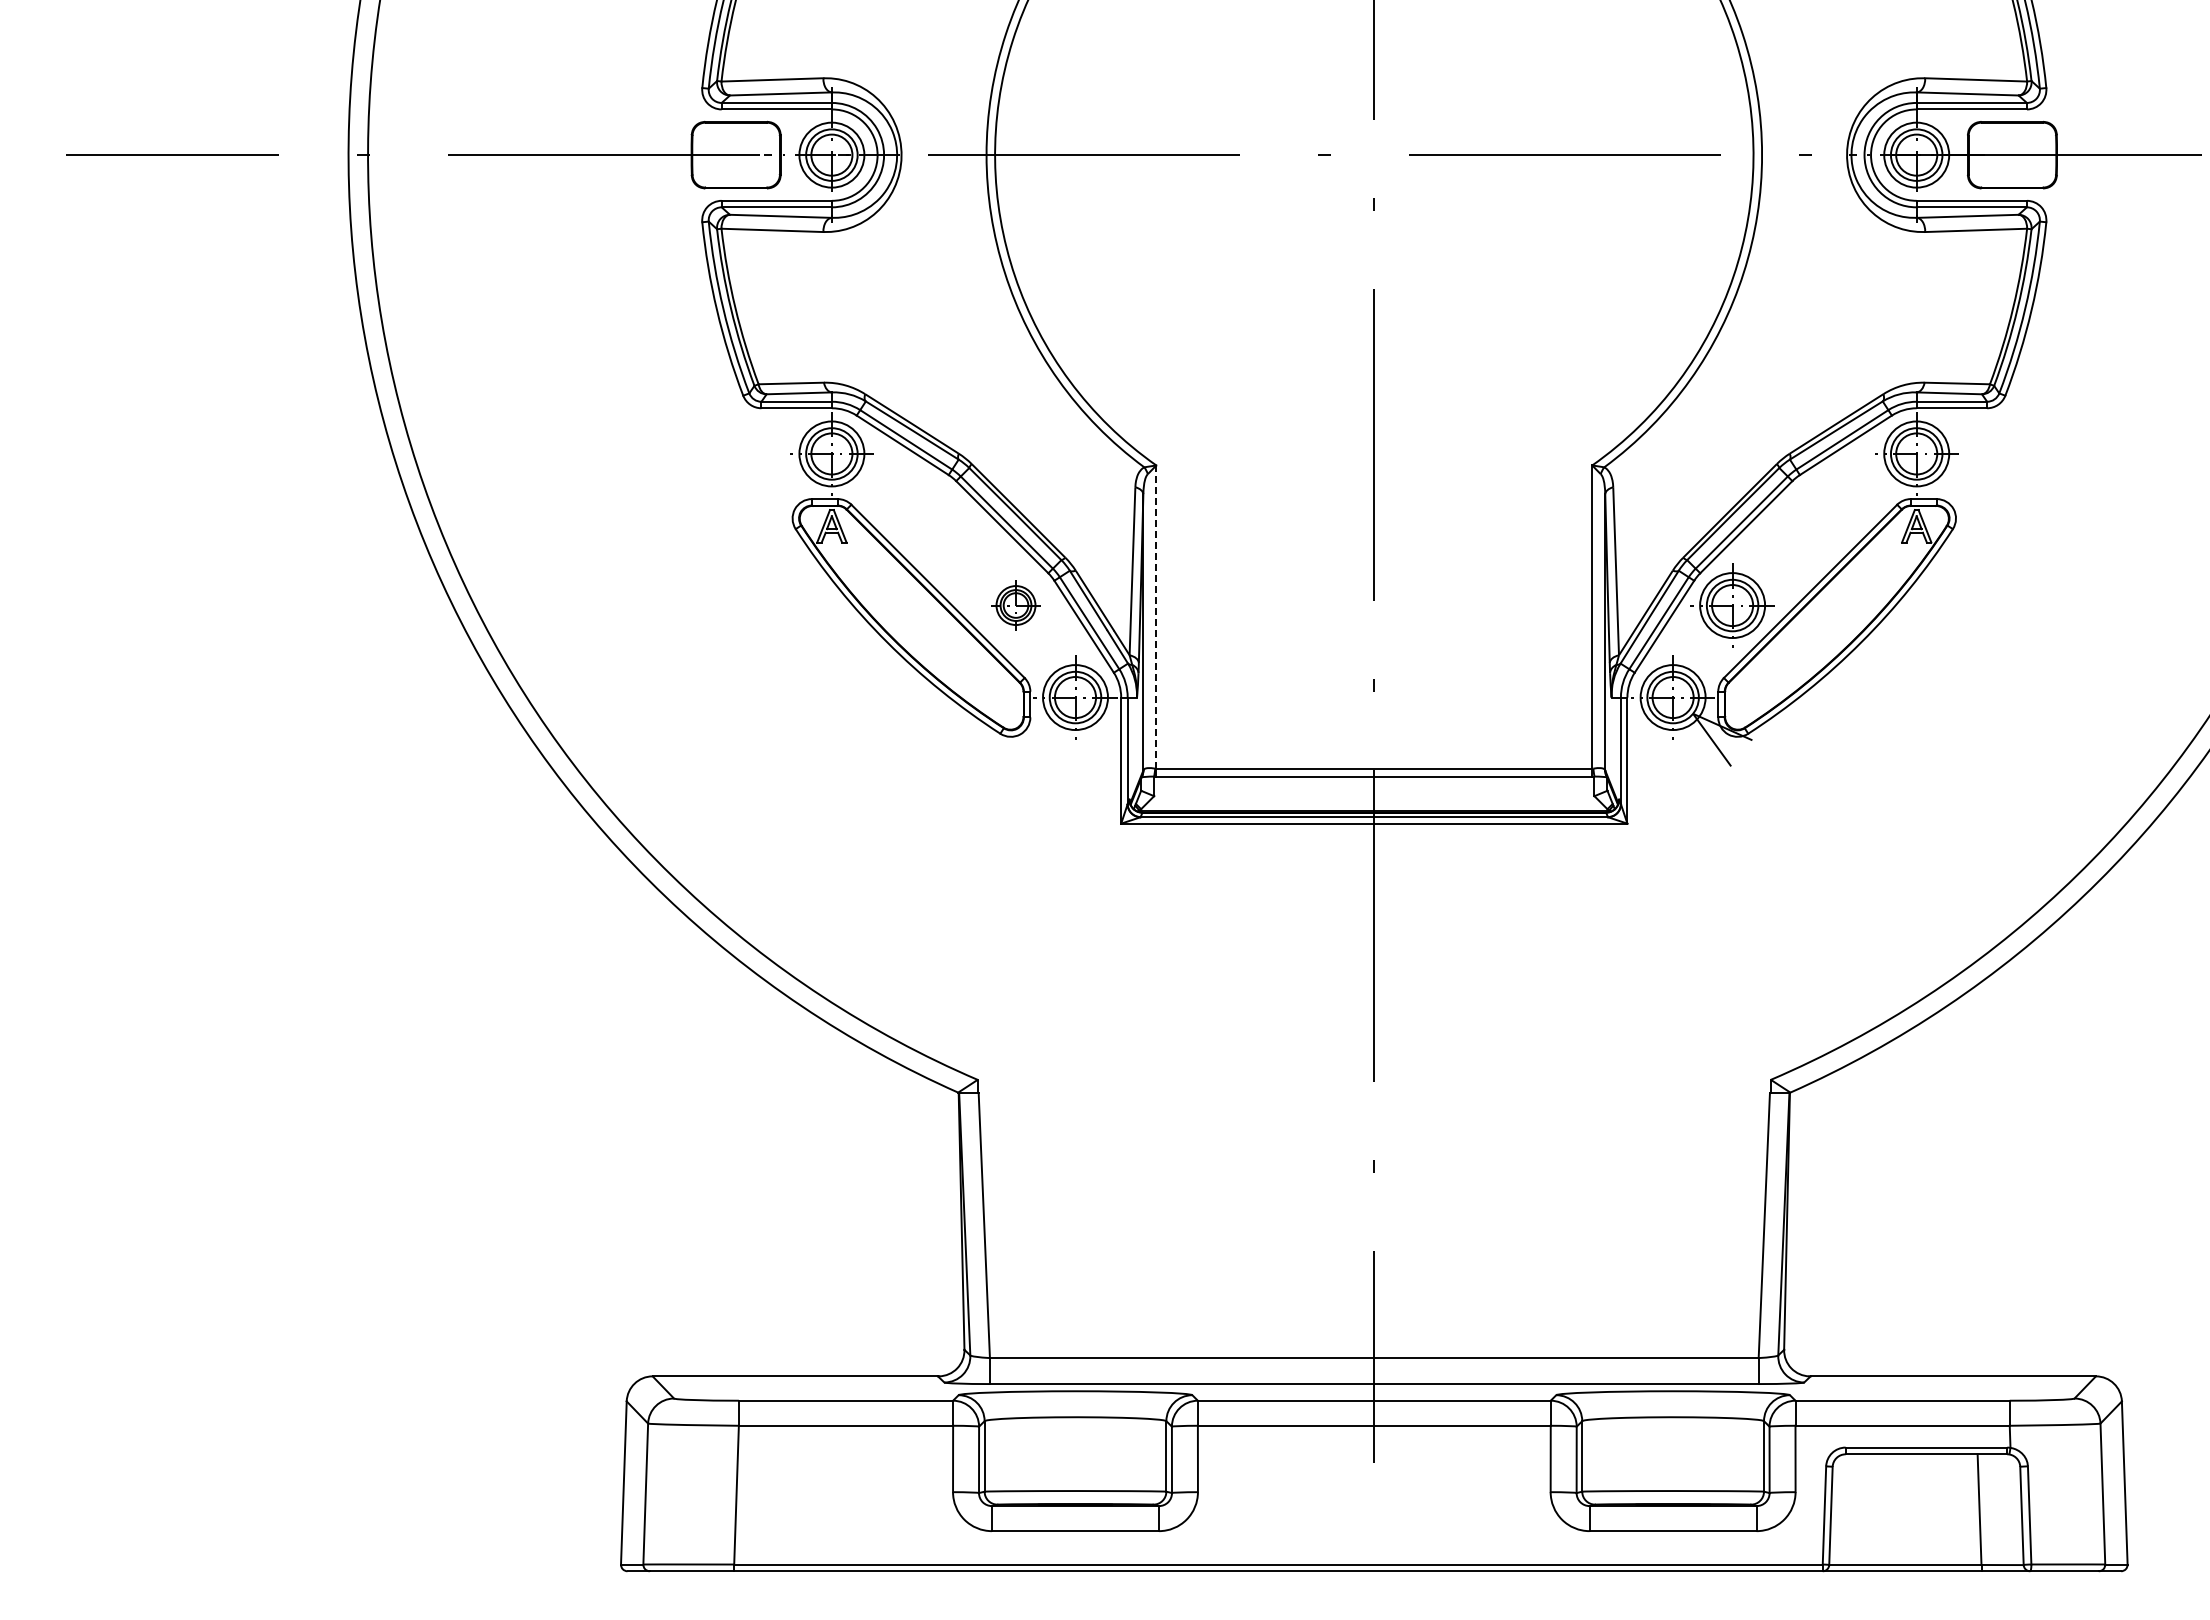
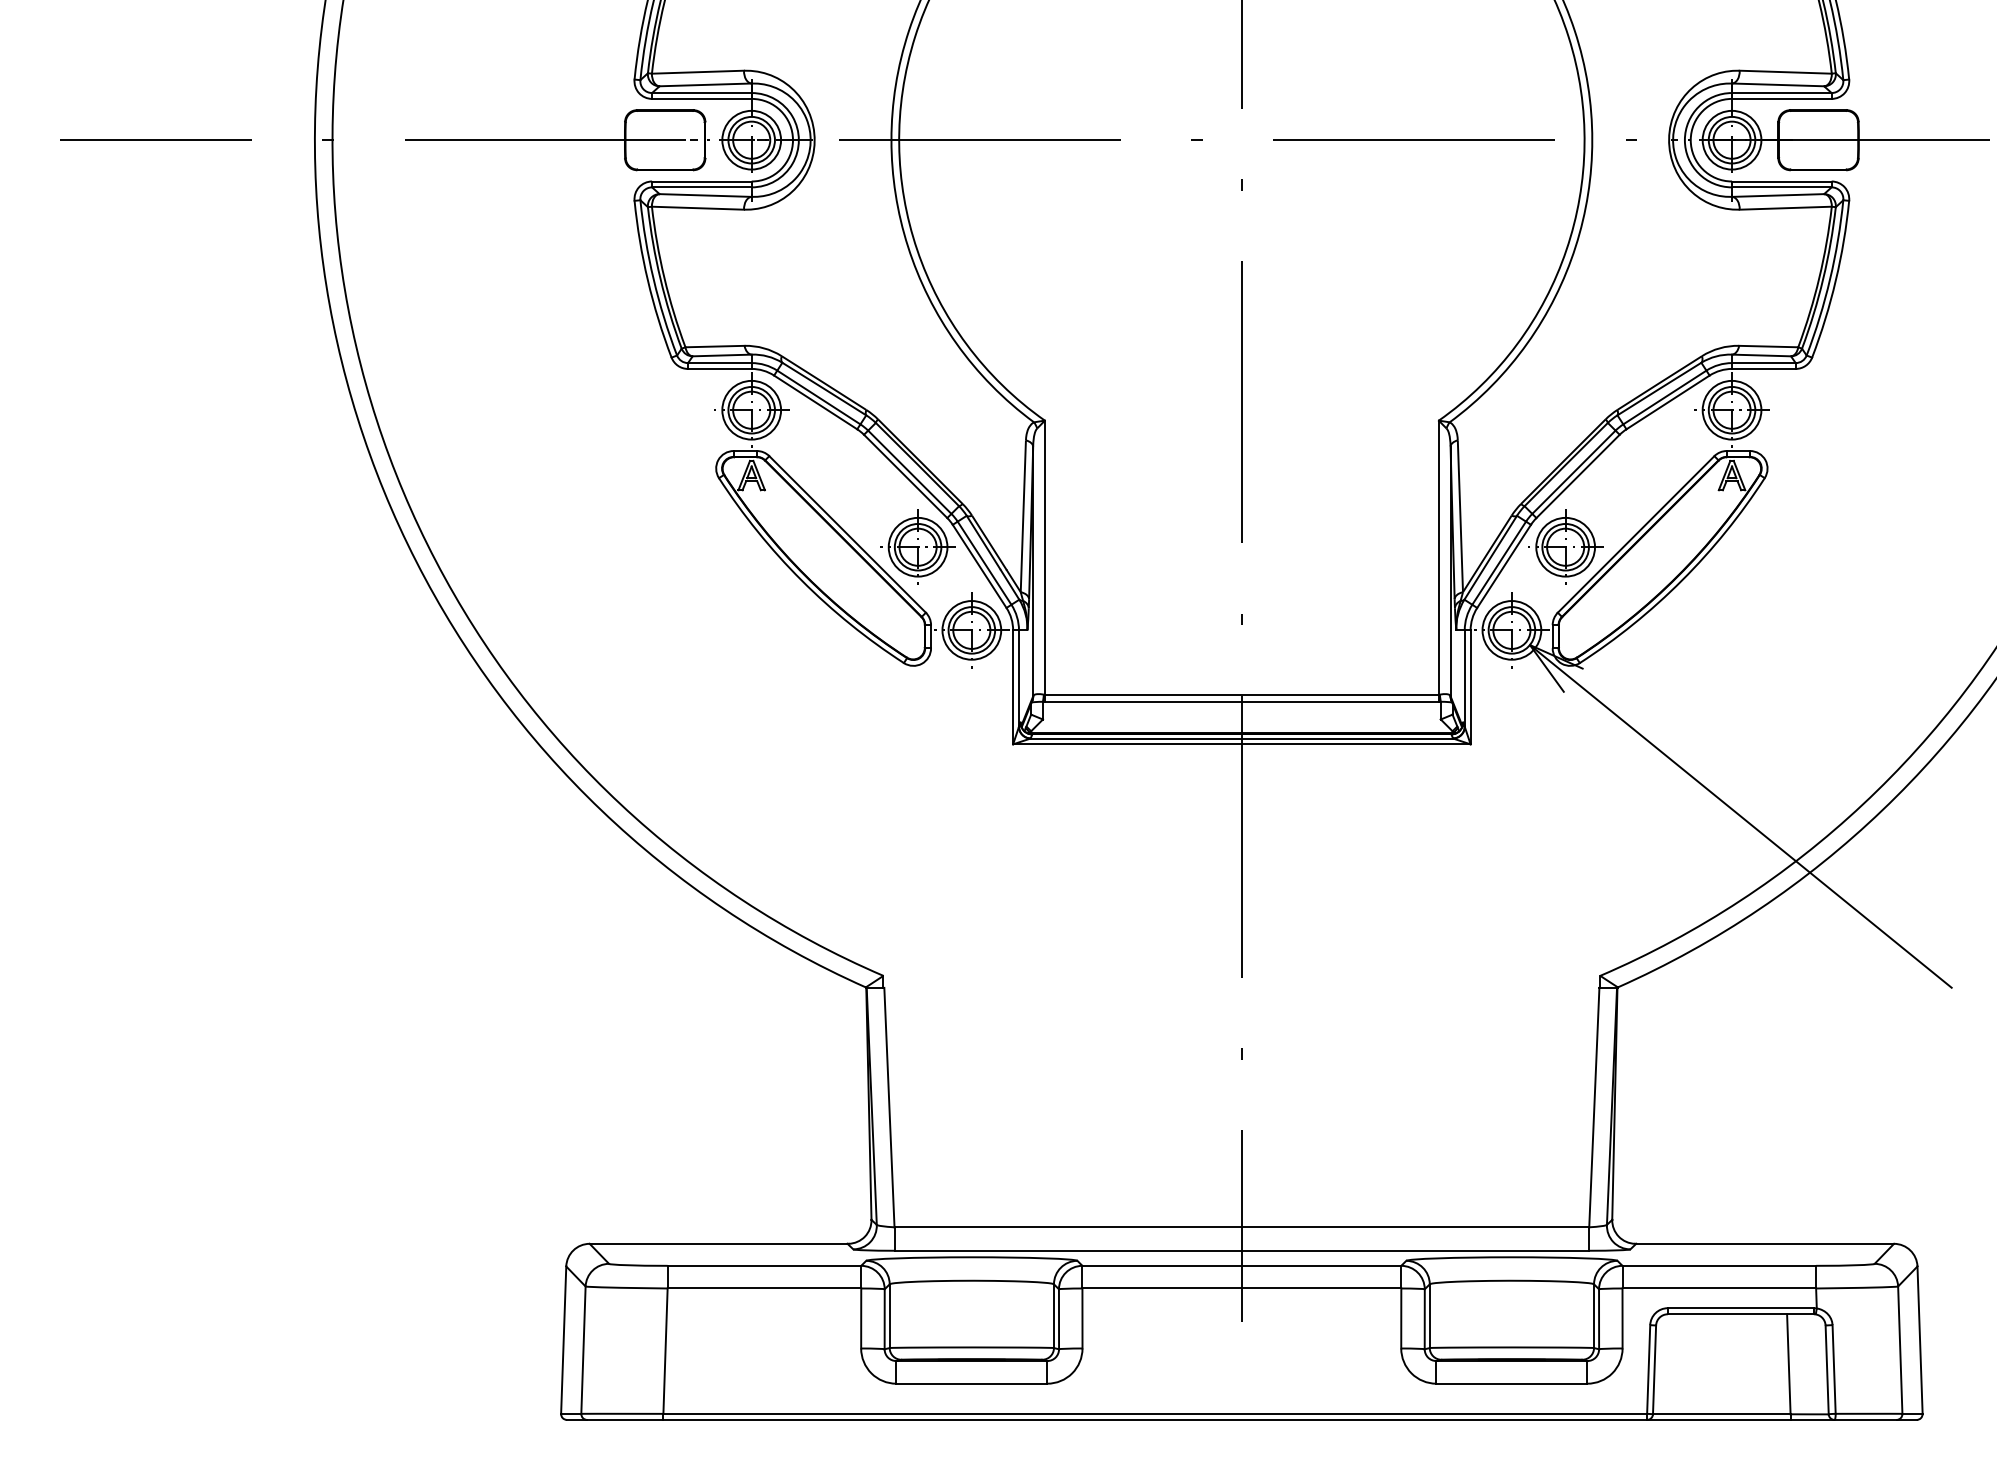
part: (1015, 605) -> (917, 547), size x1.67
line: (1156, 617) -> (1045, 558), dashed -> solid
line: (1926, 903) -> (1740, 816), added

